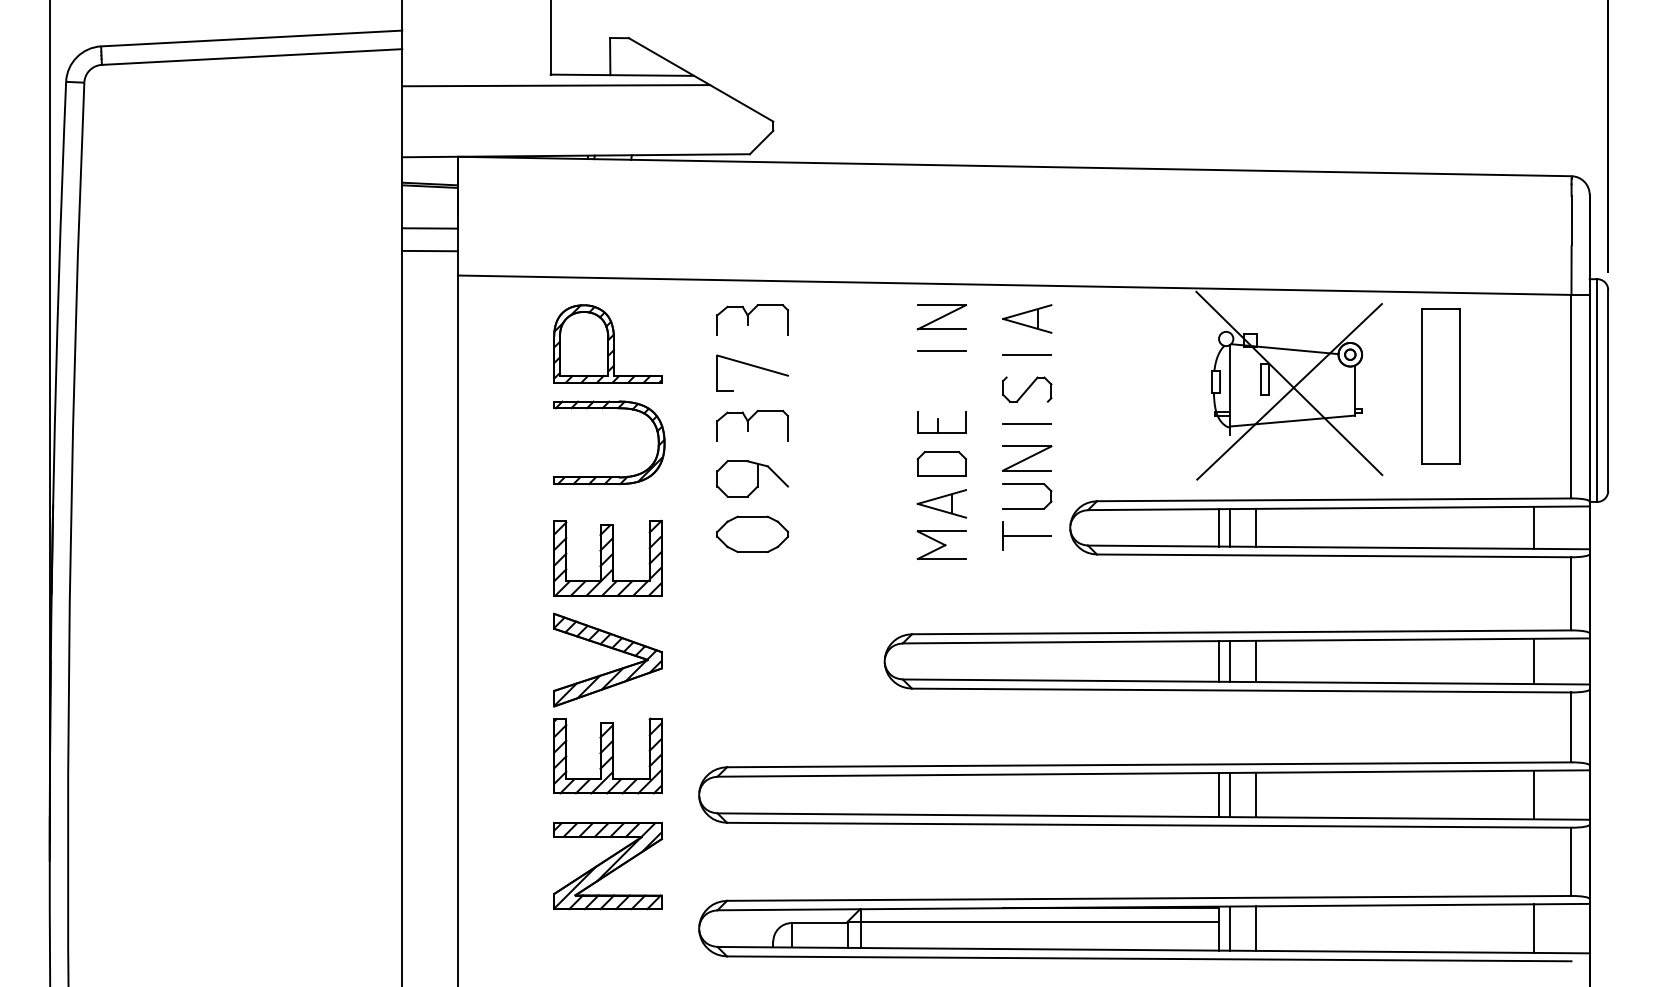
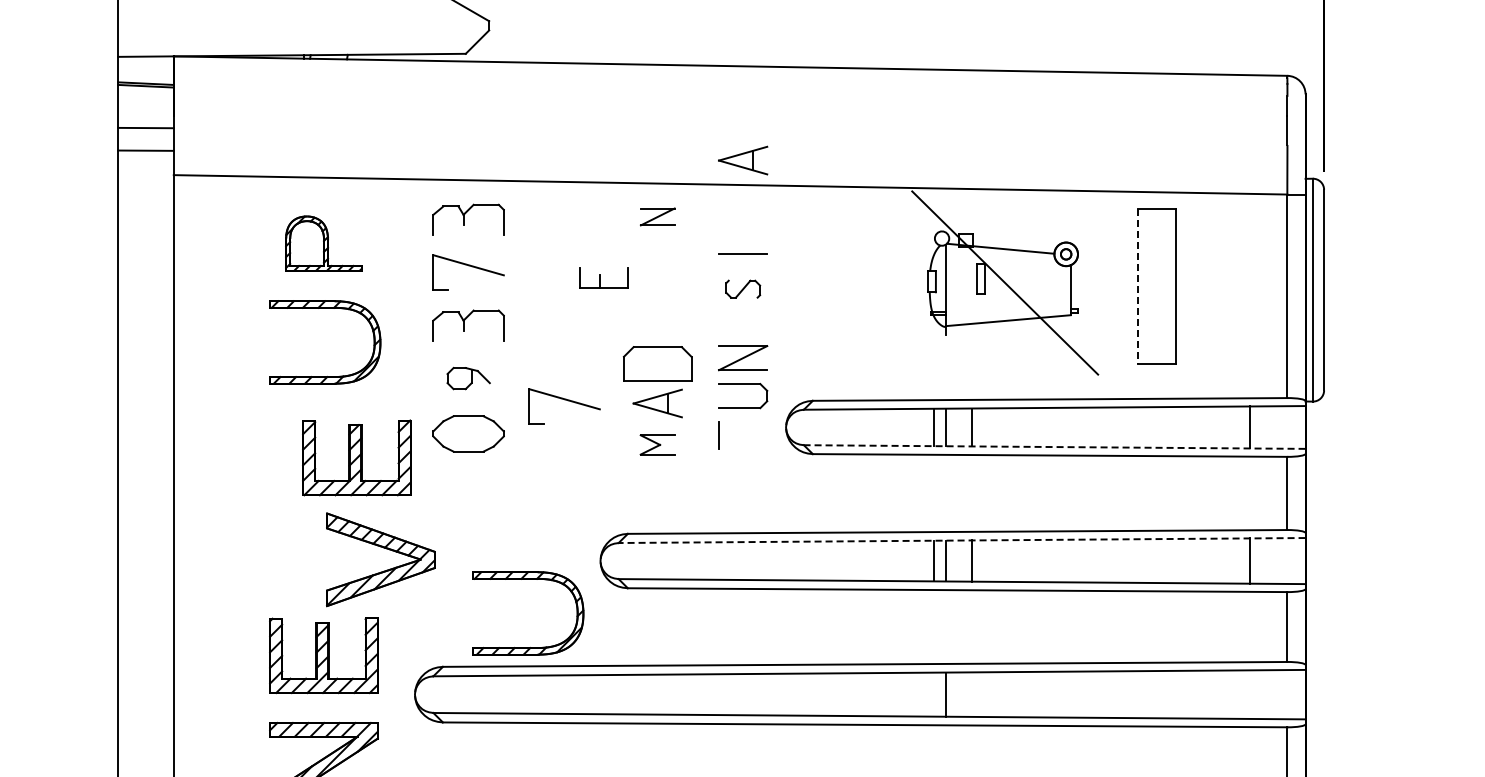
part: (941, 317) -> (657, 217), size x0.7
part: (1027, 318) -> (743, 160), moved
part: (607, 343) -> (323, 243), size x0.7
line: (941, 351) -> (657, 251), removed
line: (1422, 386) -> (1138, 286), solid -> dashed
part: (1027, 389) -> (743, 289), size x0.7
line: (1289, 391) -> (1005, 291), removed
part: (941, 422) -> (603, 278), moved
line: (1027, 423) -> (743, 323), removed
part: (941, 463) -> (657, 363), size x1.4
part: (752, 478) -> (468, 378), size x0.6
part: (848, 506) -> (564, 406), added
line: (1027, 536) -> (743, 436), removed
part: (941, 545) -> (657, 445), size x0.7
line: (1338, 547) -> (1054, 447), solid -> dashed
part: (607, 557) -> (356, 457), moved
line: (1245, 640) -> (961, 540), solid -> dashed
part: (609, 648) -> (382, 548), moved
part: (805, 680) -> (521, 580), added
line: (1255, 794) -> (971, 694), removed
line: (1534, 794) -> (1250, 694), removed
line: (1218, 795) -> (934, 695), removed

